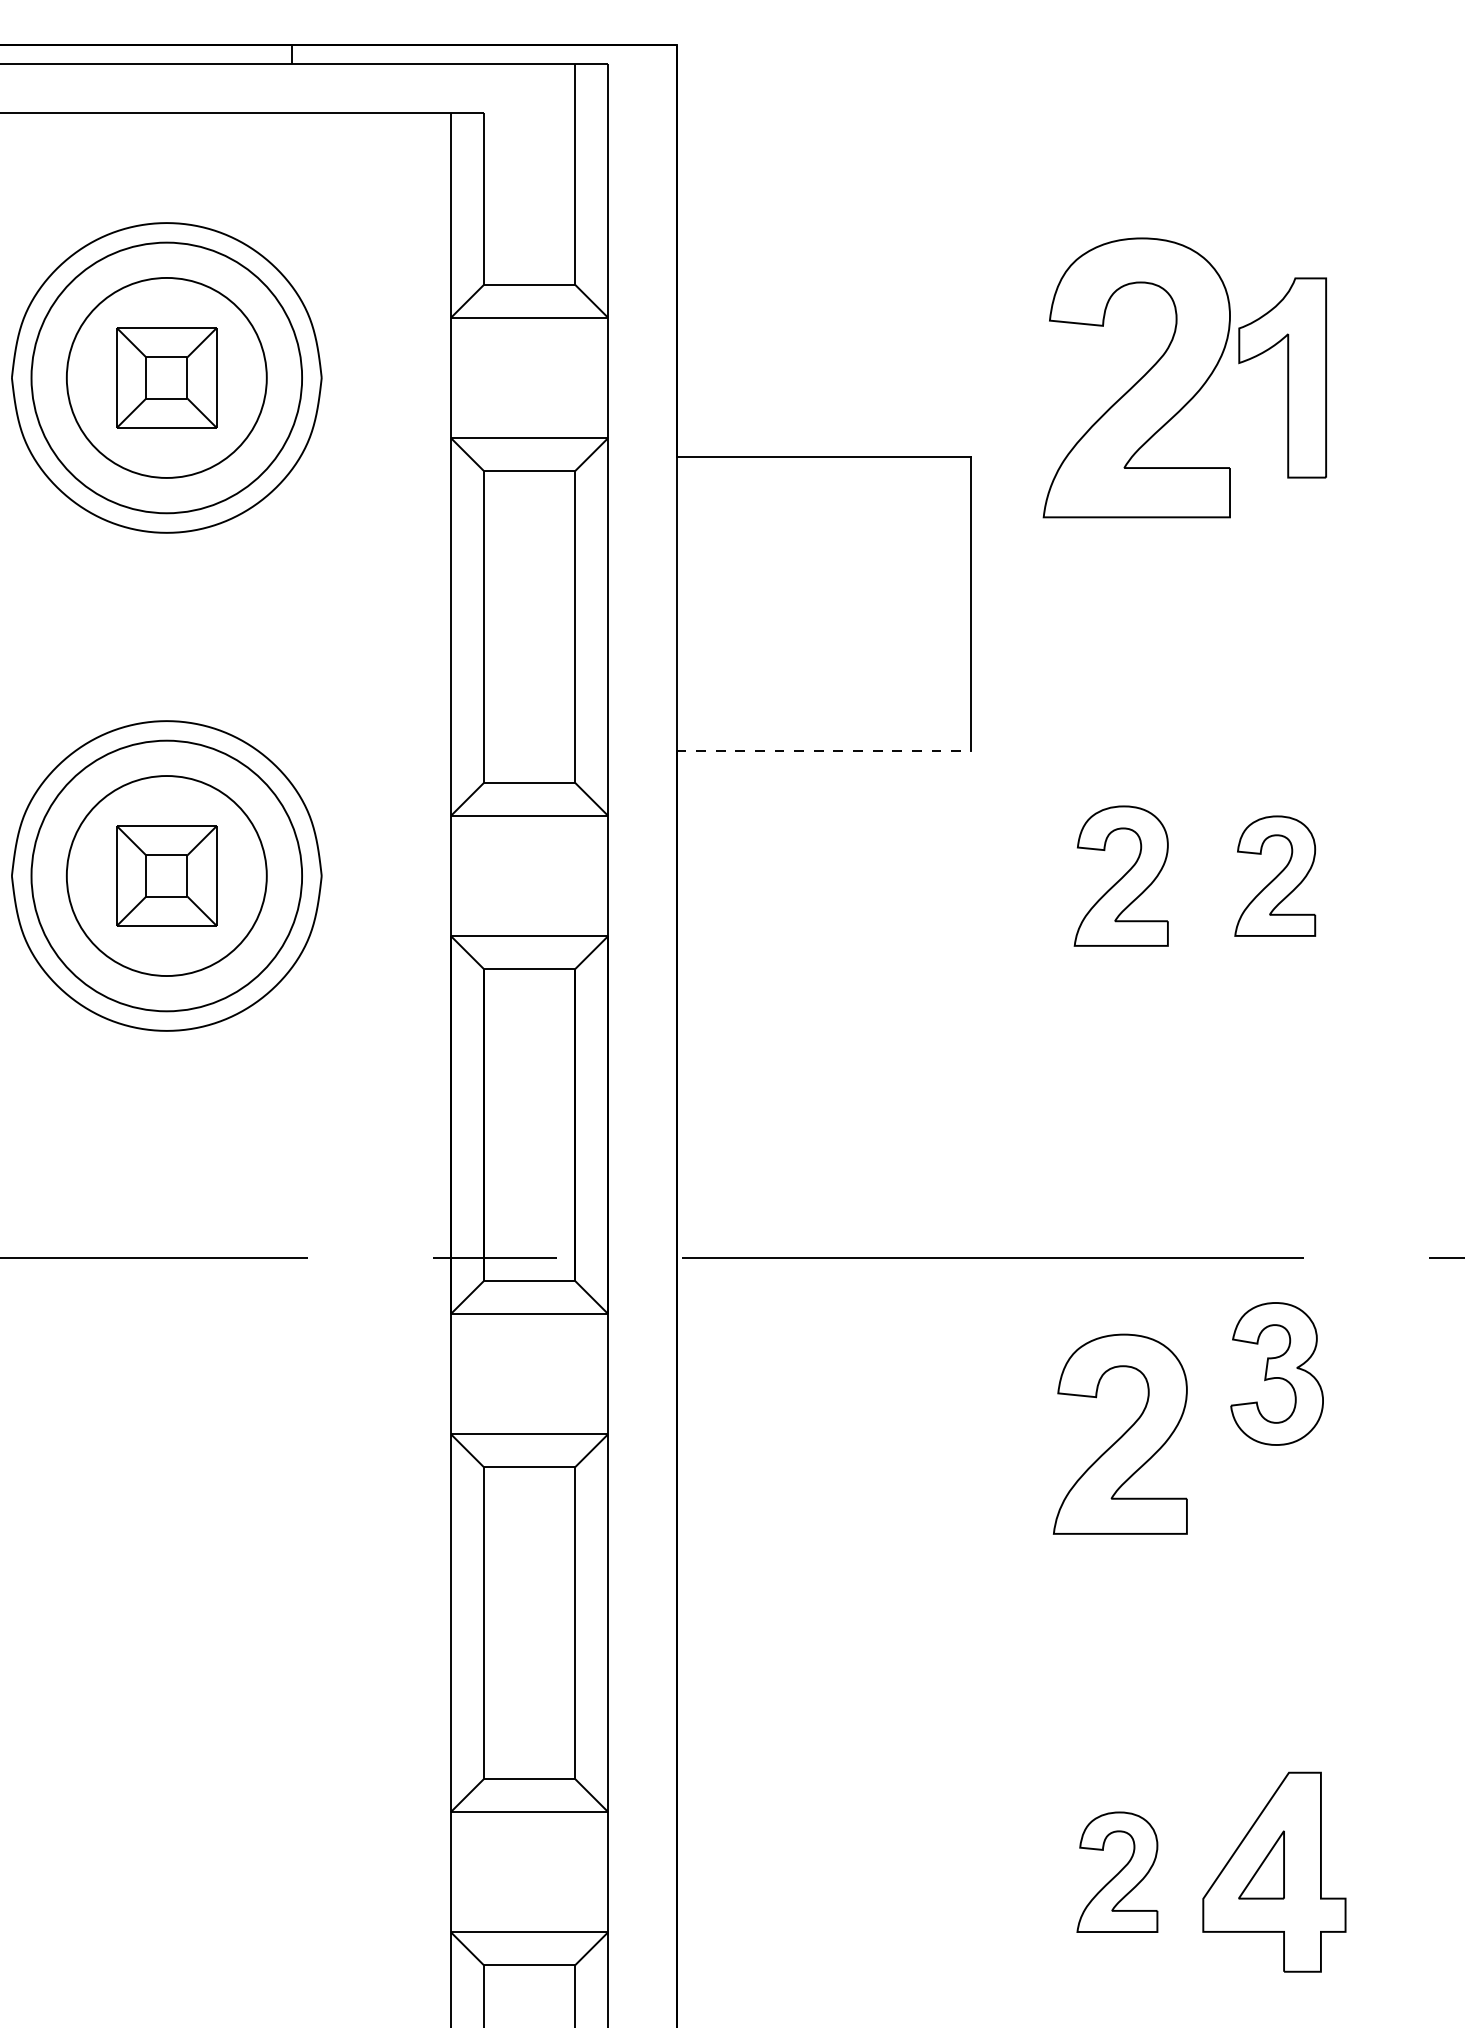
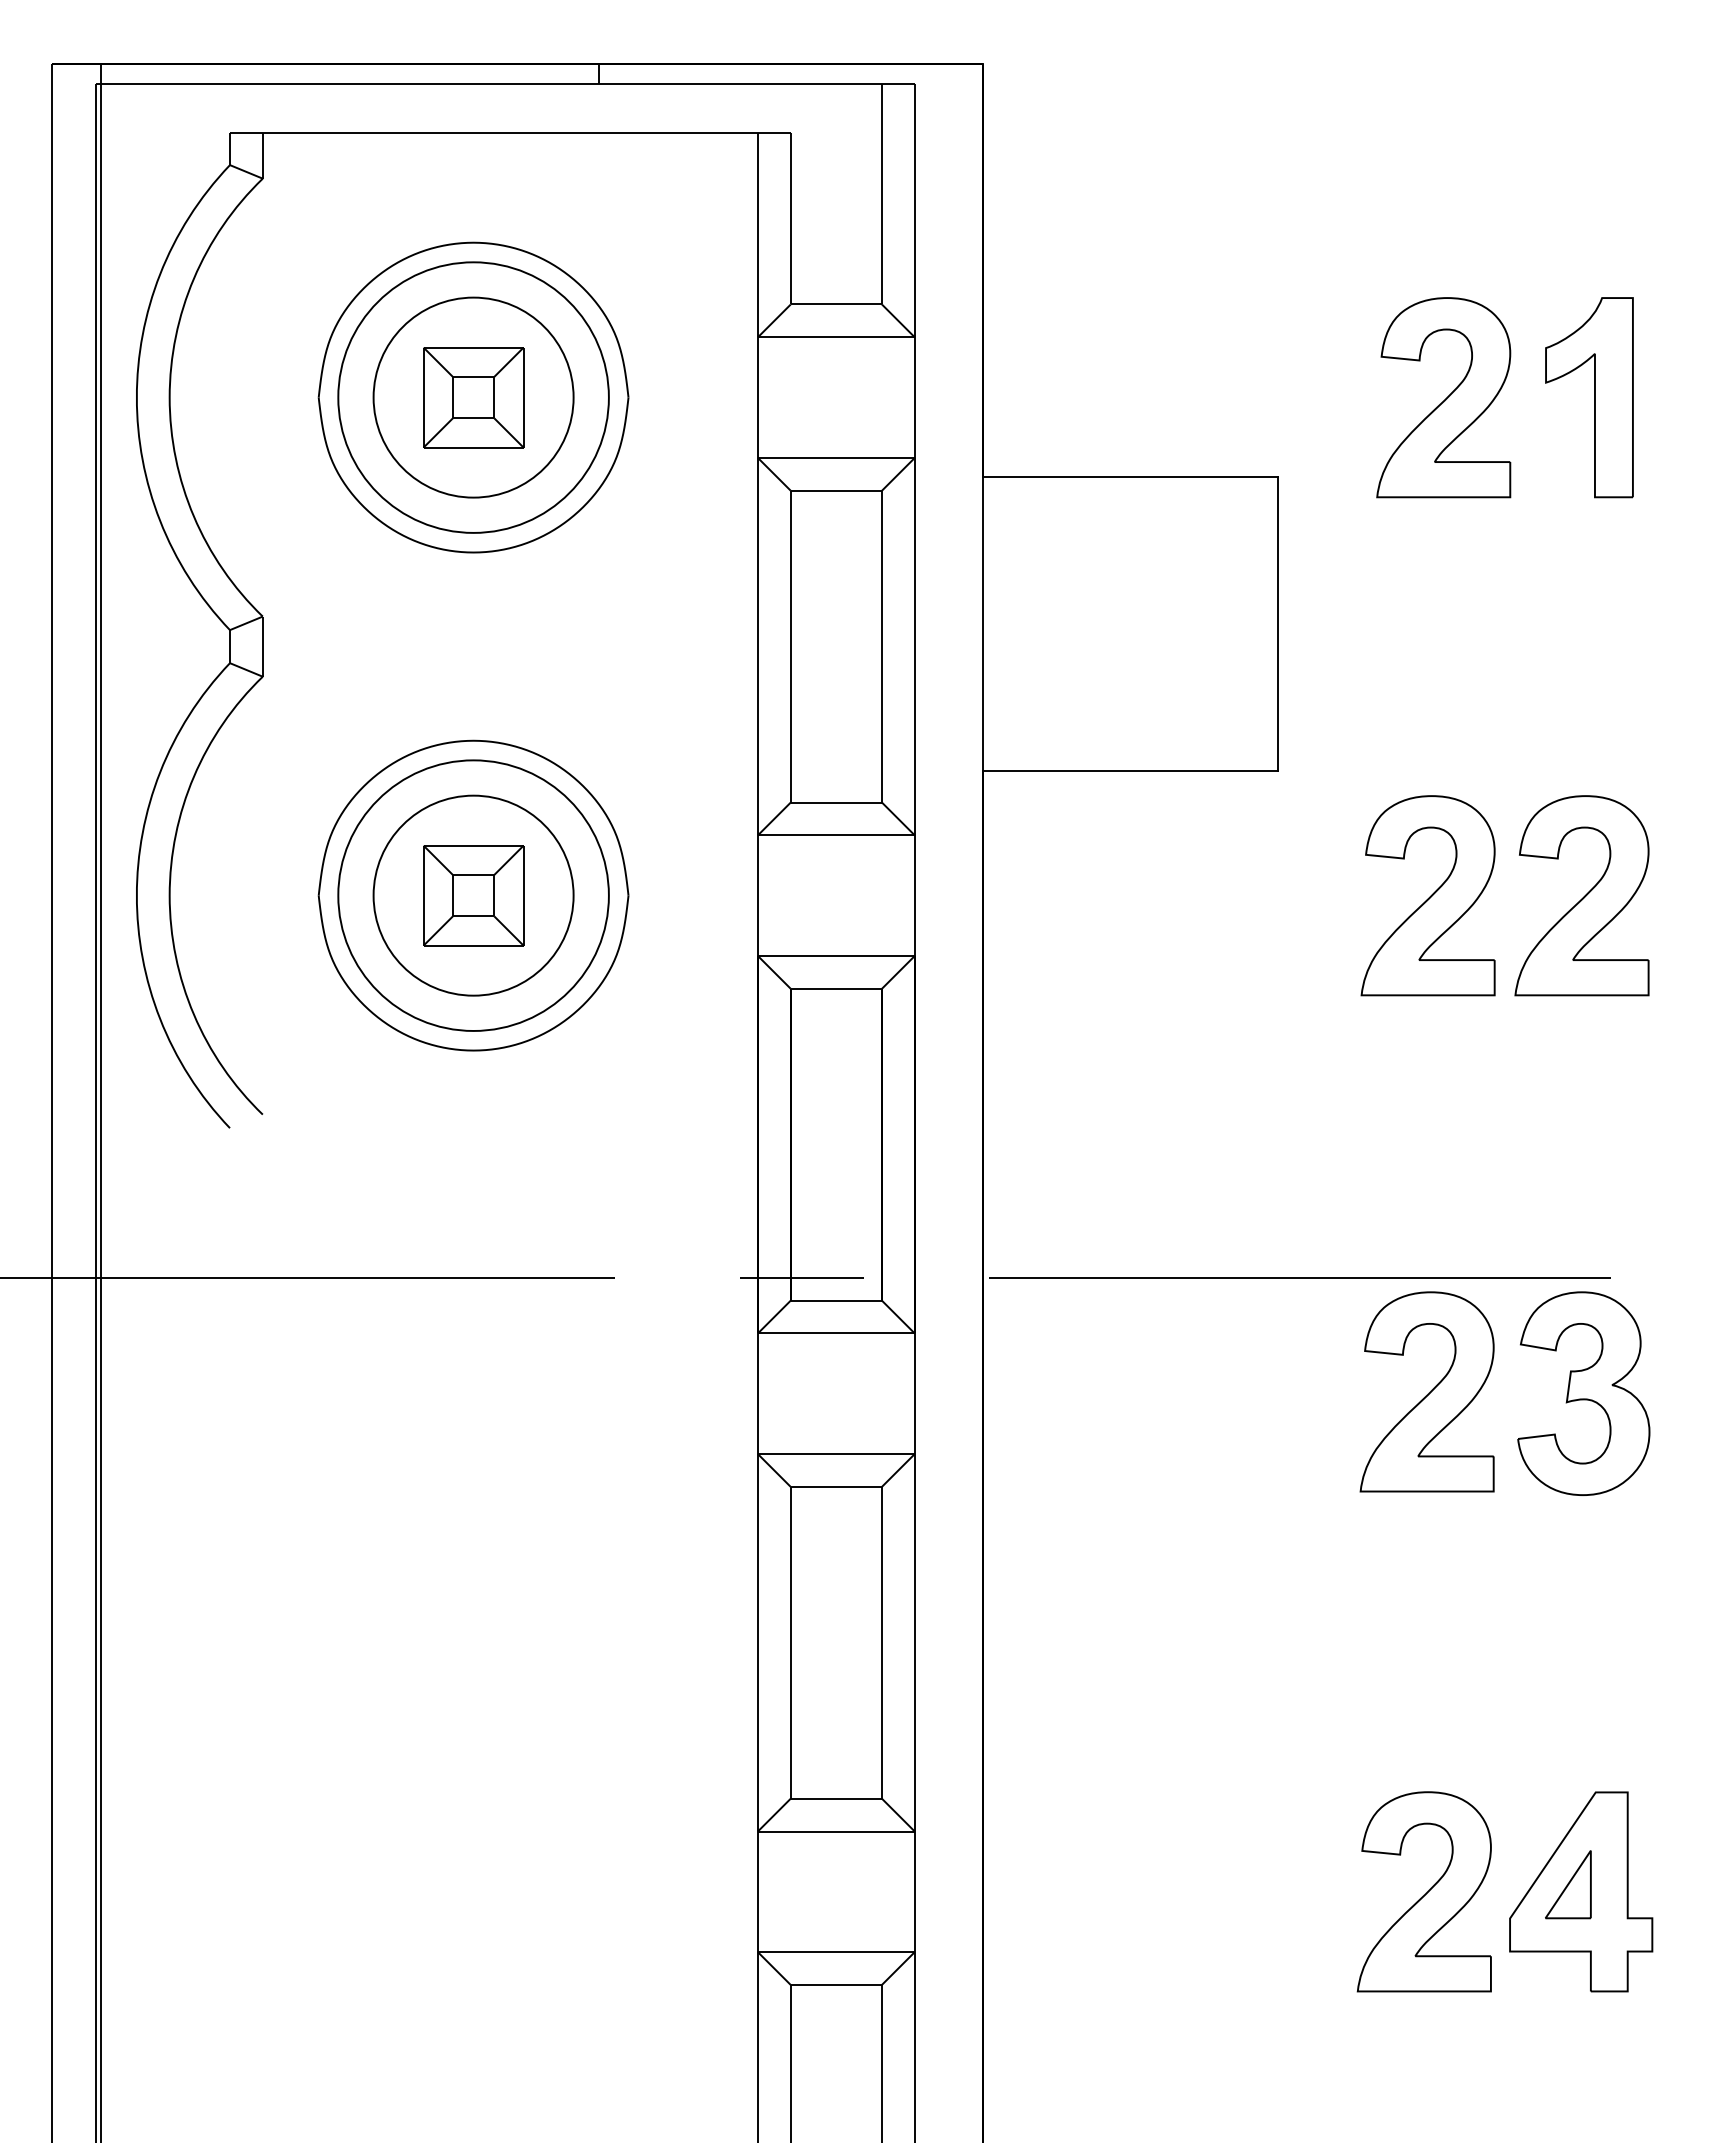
part: (1136, 377) -> (1443, 397), size x0.71
line: (823, 750) -> (1130, 770), dashed -> solid
part: (1120, 875) -> (1427, 895), size x1.43
part: (1274, 875) -> (1581, 895), size x1.67
part: (1276, 1373) -> (1583, 1393), size x1.43
part: (1119, 1433) -> (1426, 1391), moved
part: (1116, 1871) -> (1423, 1891), size x1.67

